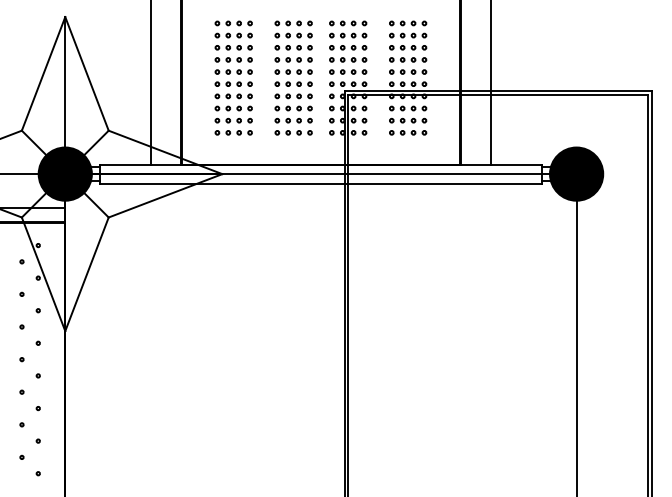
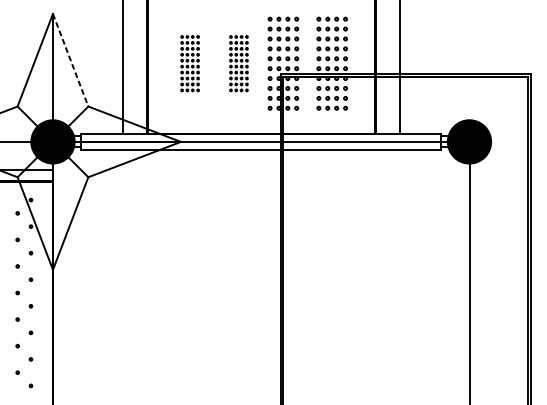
line: (87, 73) -> (71, 59), solid -> dashed
part: (233, 77) -> (190, 63), size x0.6
part: (293, 77) -> (238, 63), size x0.6

